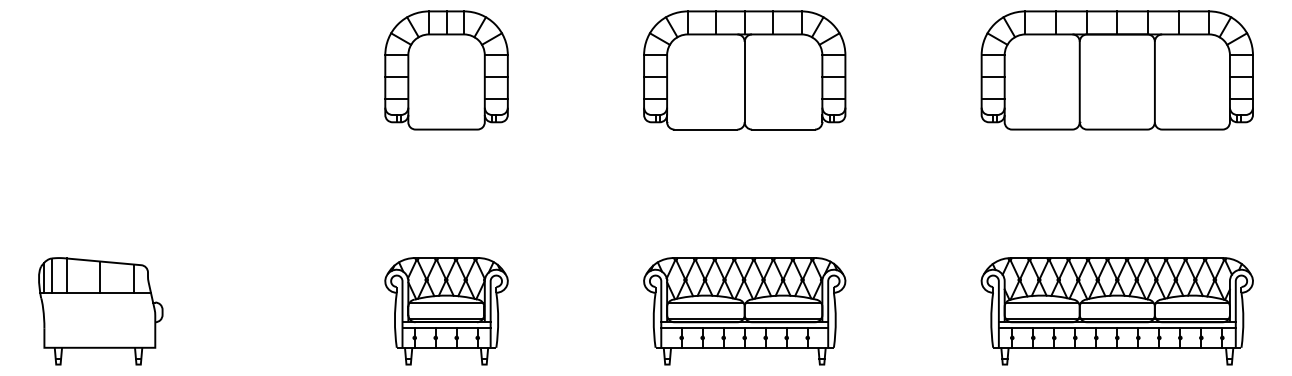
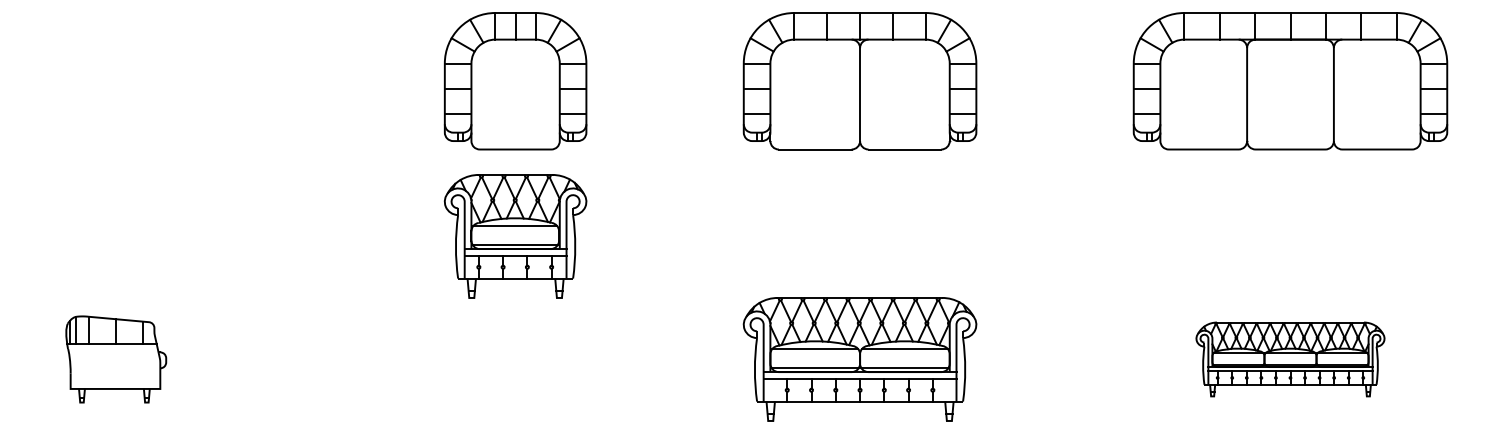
part: (101, 311) -> (116, 359), size x0.7
part: (446, 311) -> (515, 236), moved
part: (1117, 311) -> (1290, 359), size x0.6

